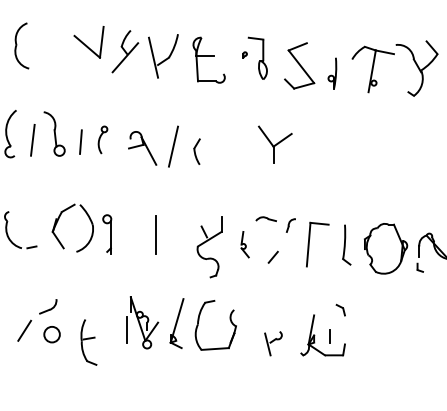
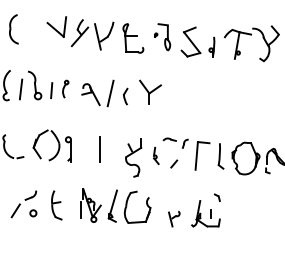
part: (275, 143) -> (150, 91), moved
circle: (52, 335) -> (33, 213), size x0.62
part: (88, 342) -> (56, 205), moved

